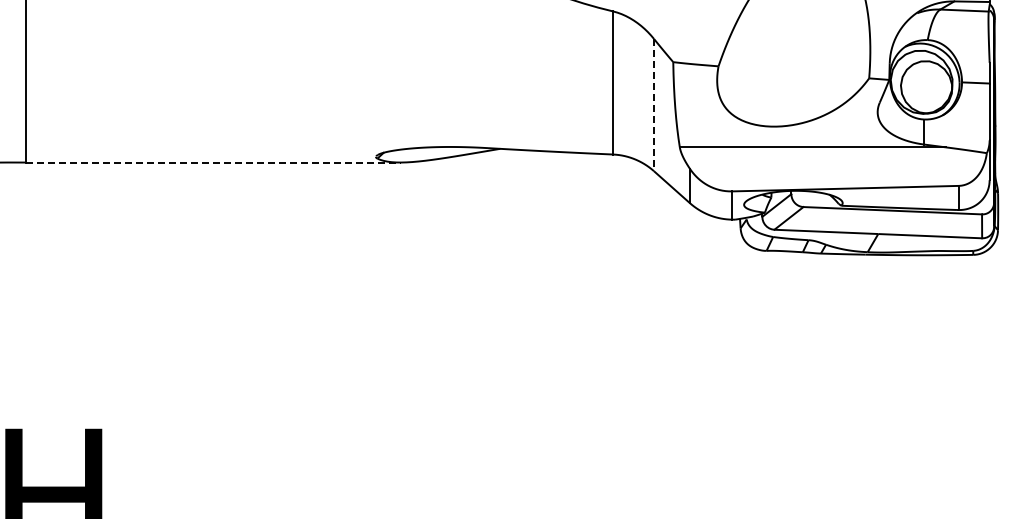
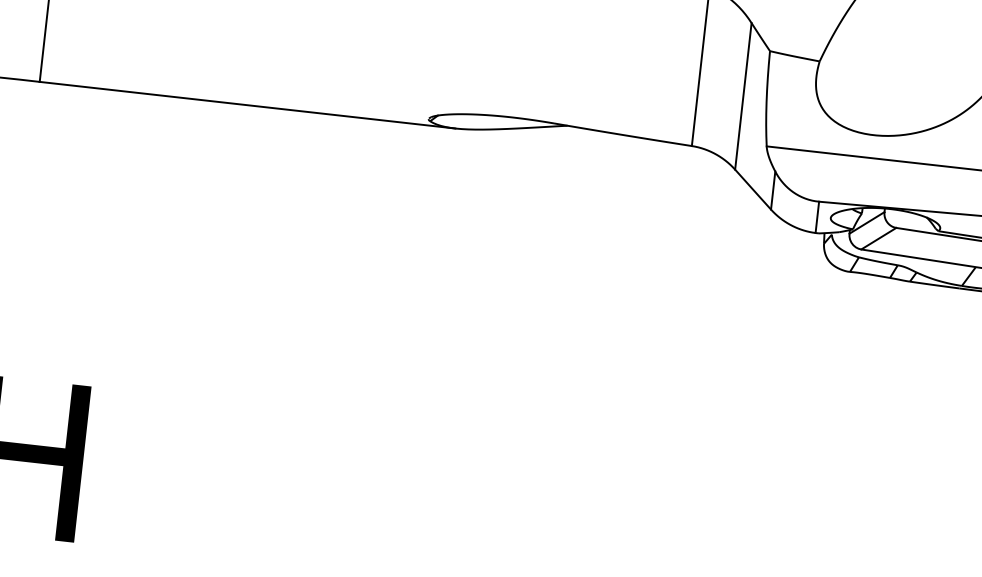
line: (654, 105) -> (743, 96), dashed -> solid
line: (213, 162) -> (248, 105), dashed -> solid

